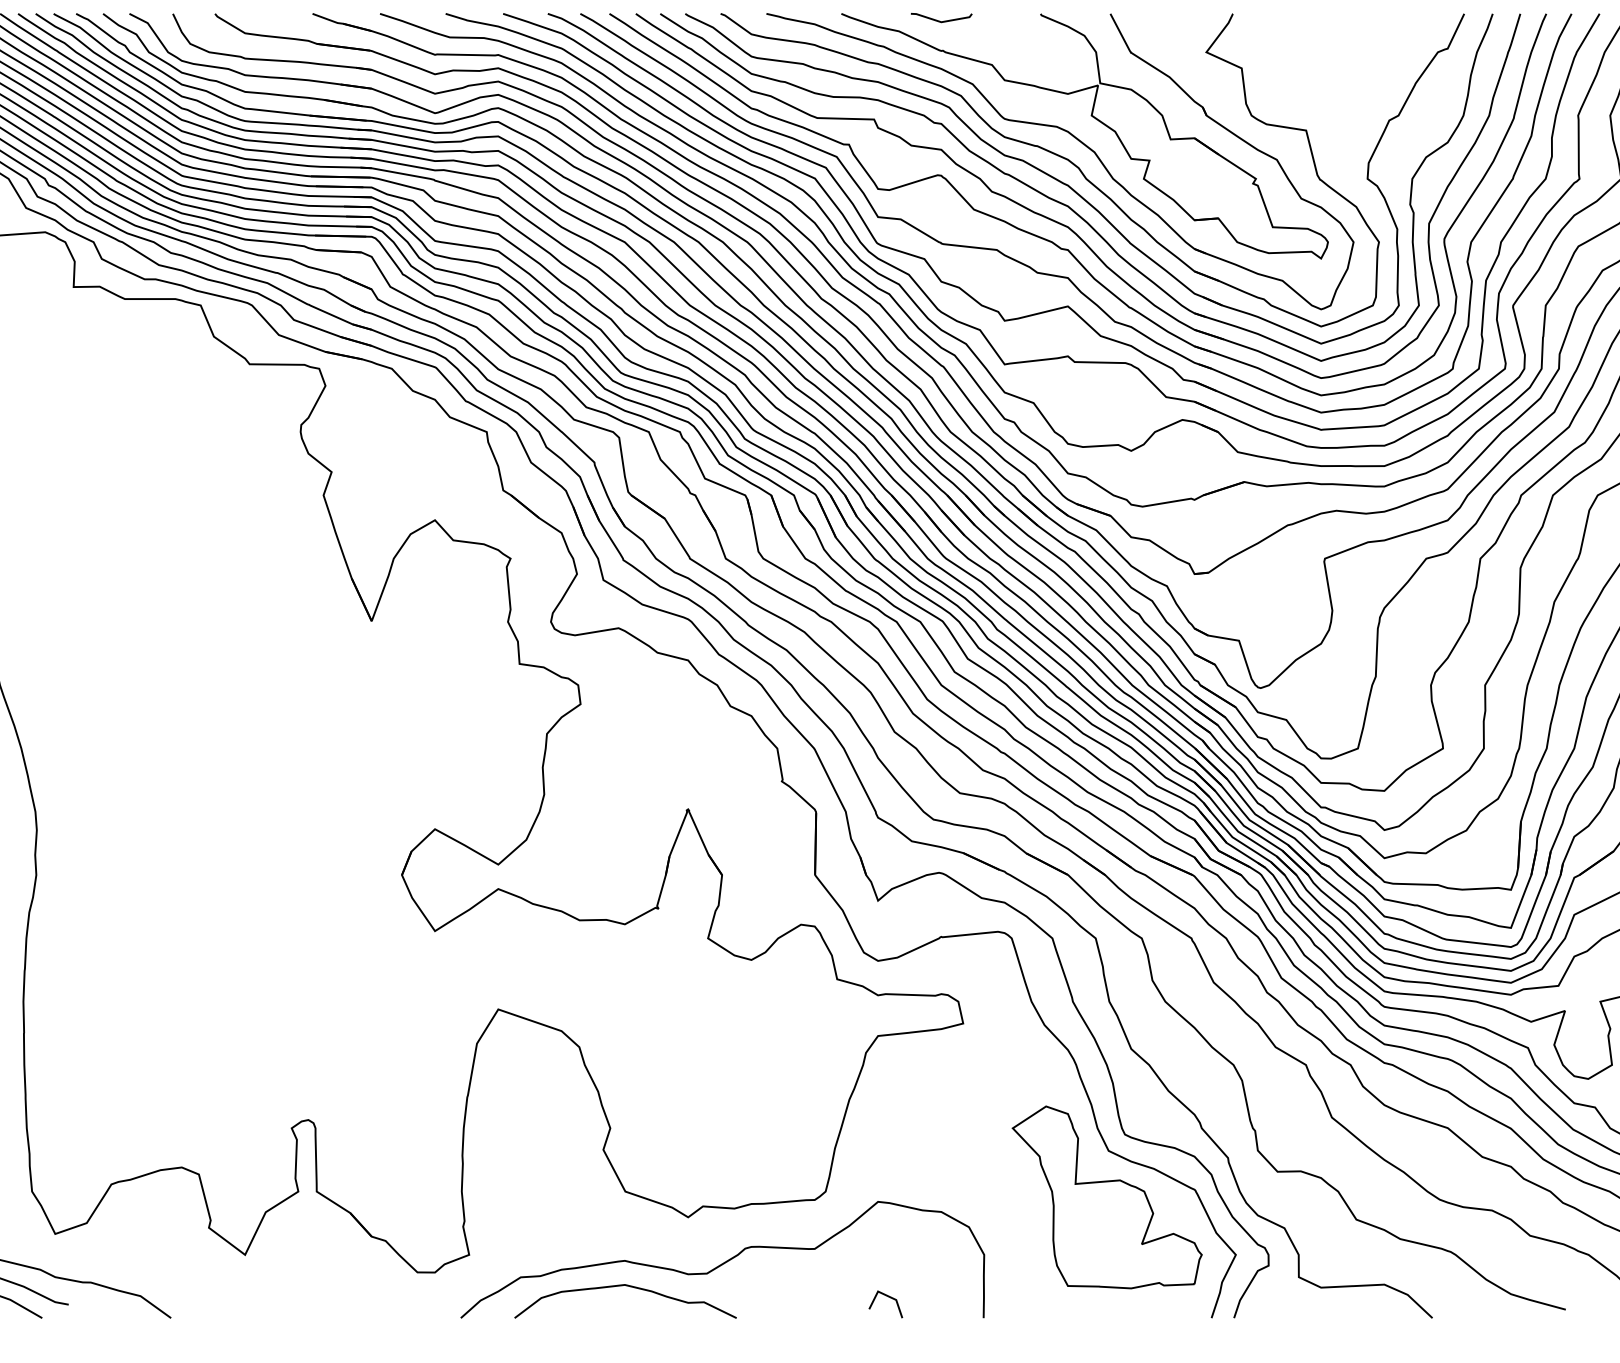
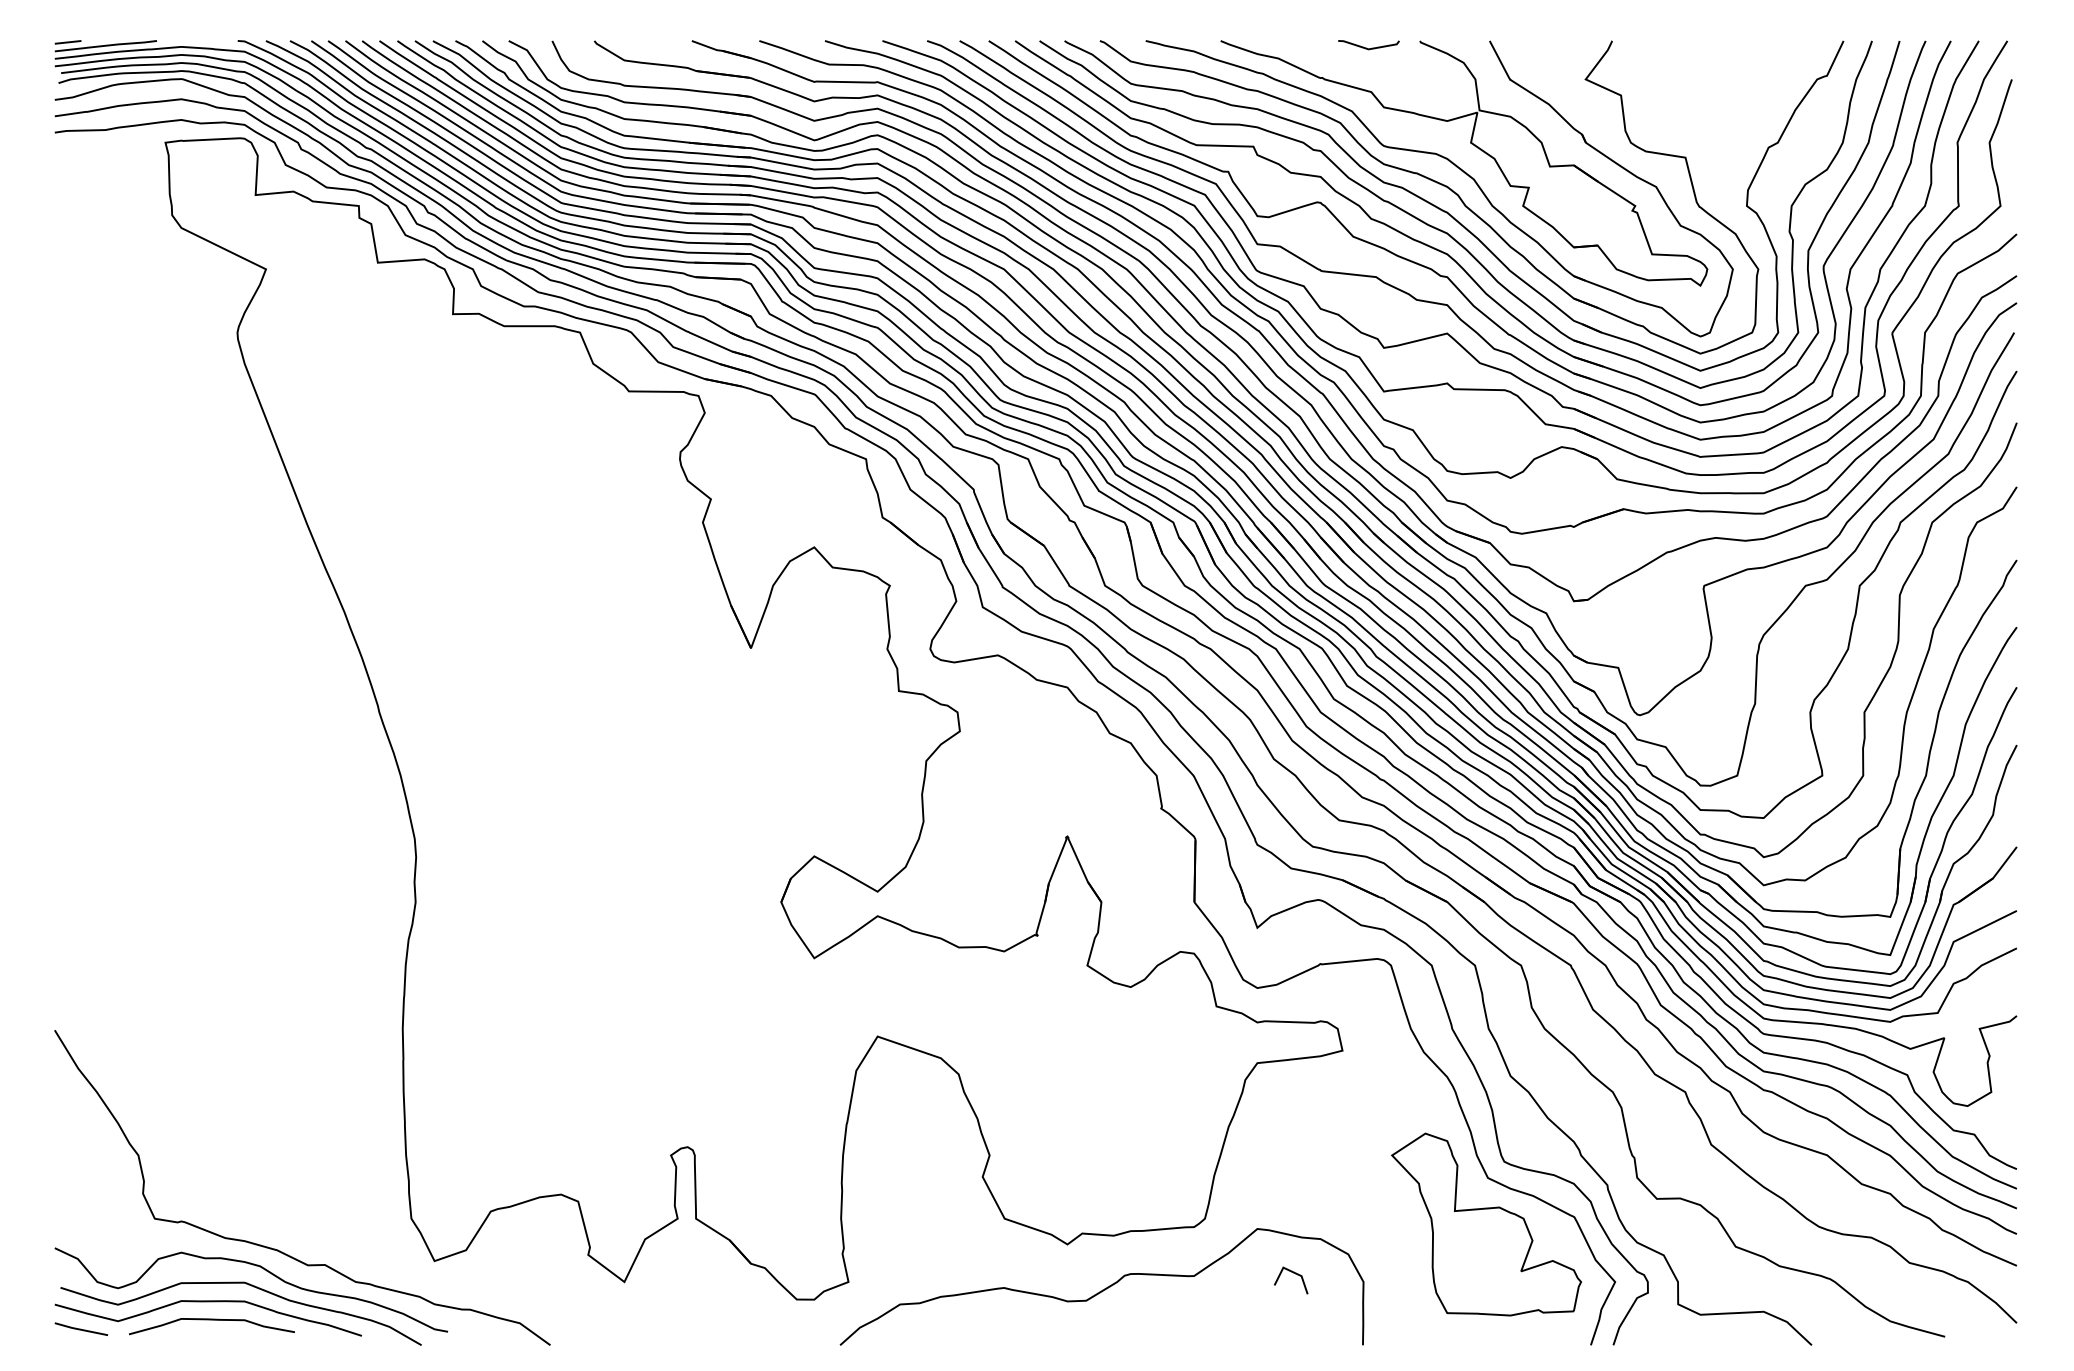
line: (939, 20) -> (1366, 47), moved
curve: (630, 1287) -> (1009, 1314), removed
line: (890, 1298) -> (1295, 1274), moved

